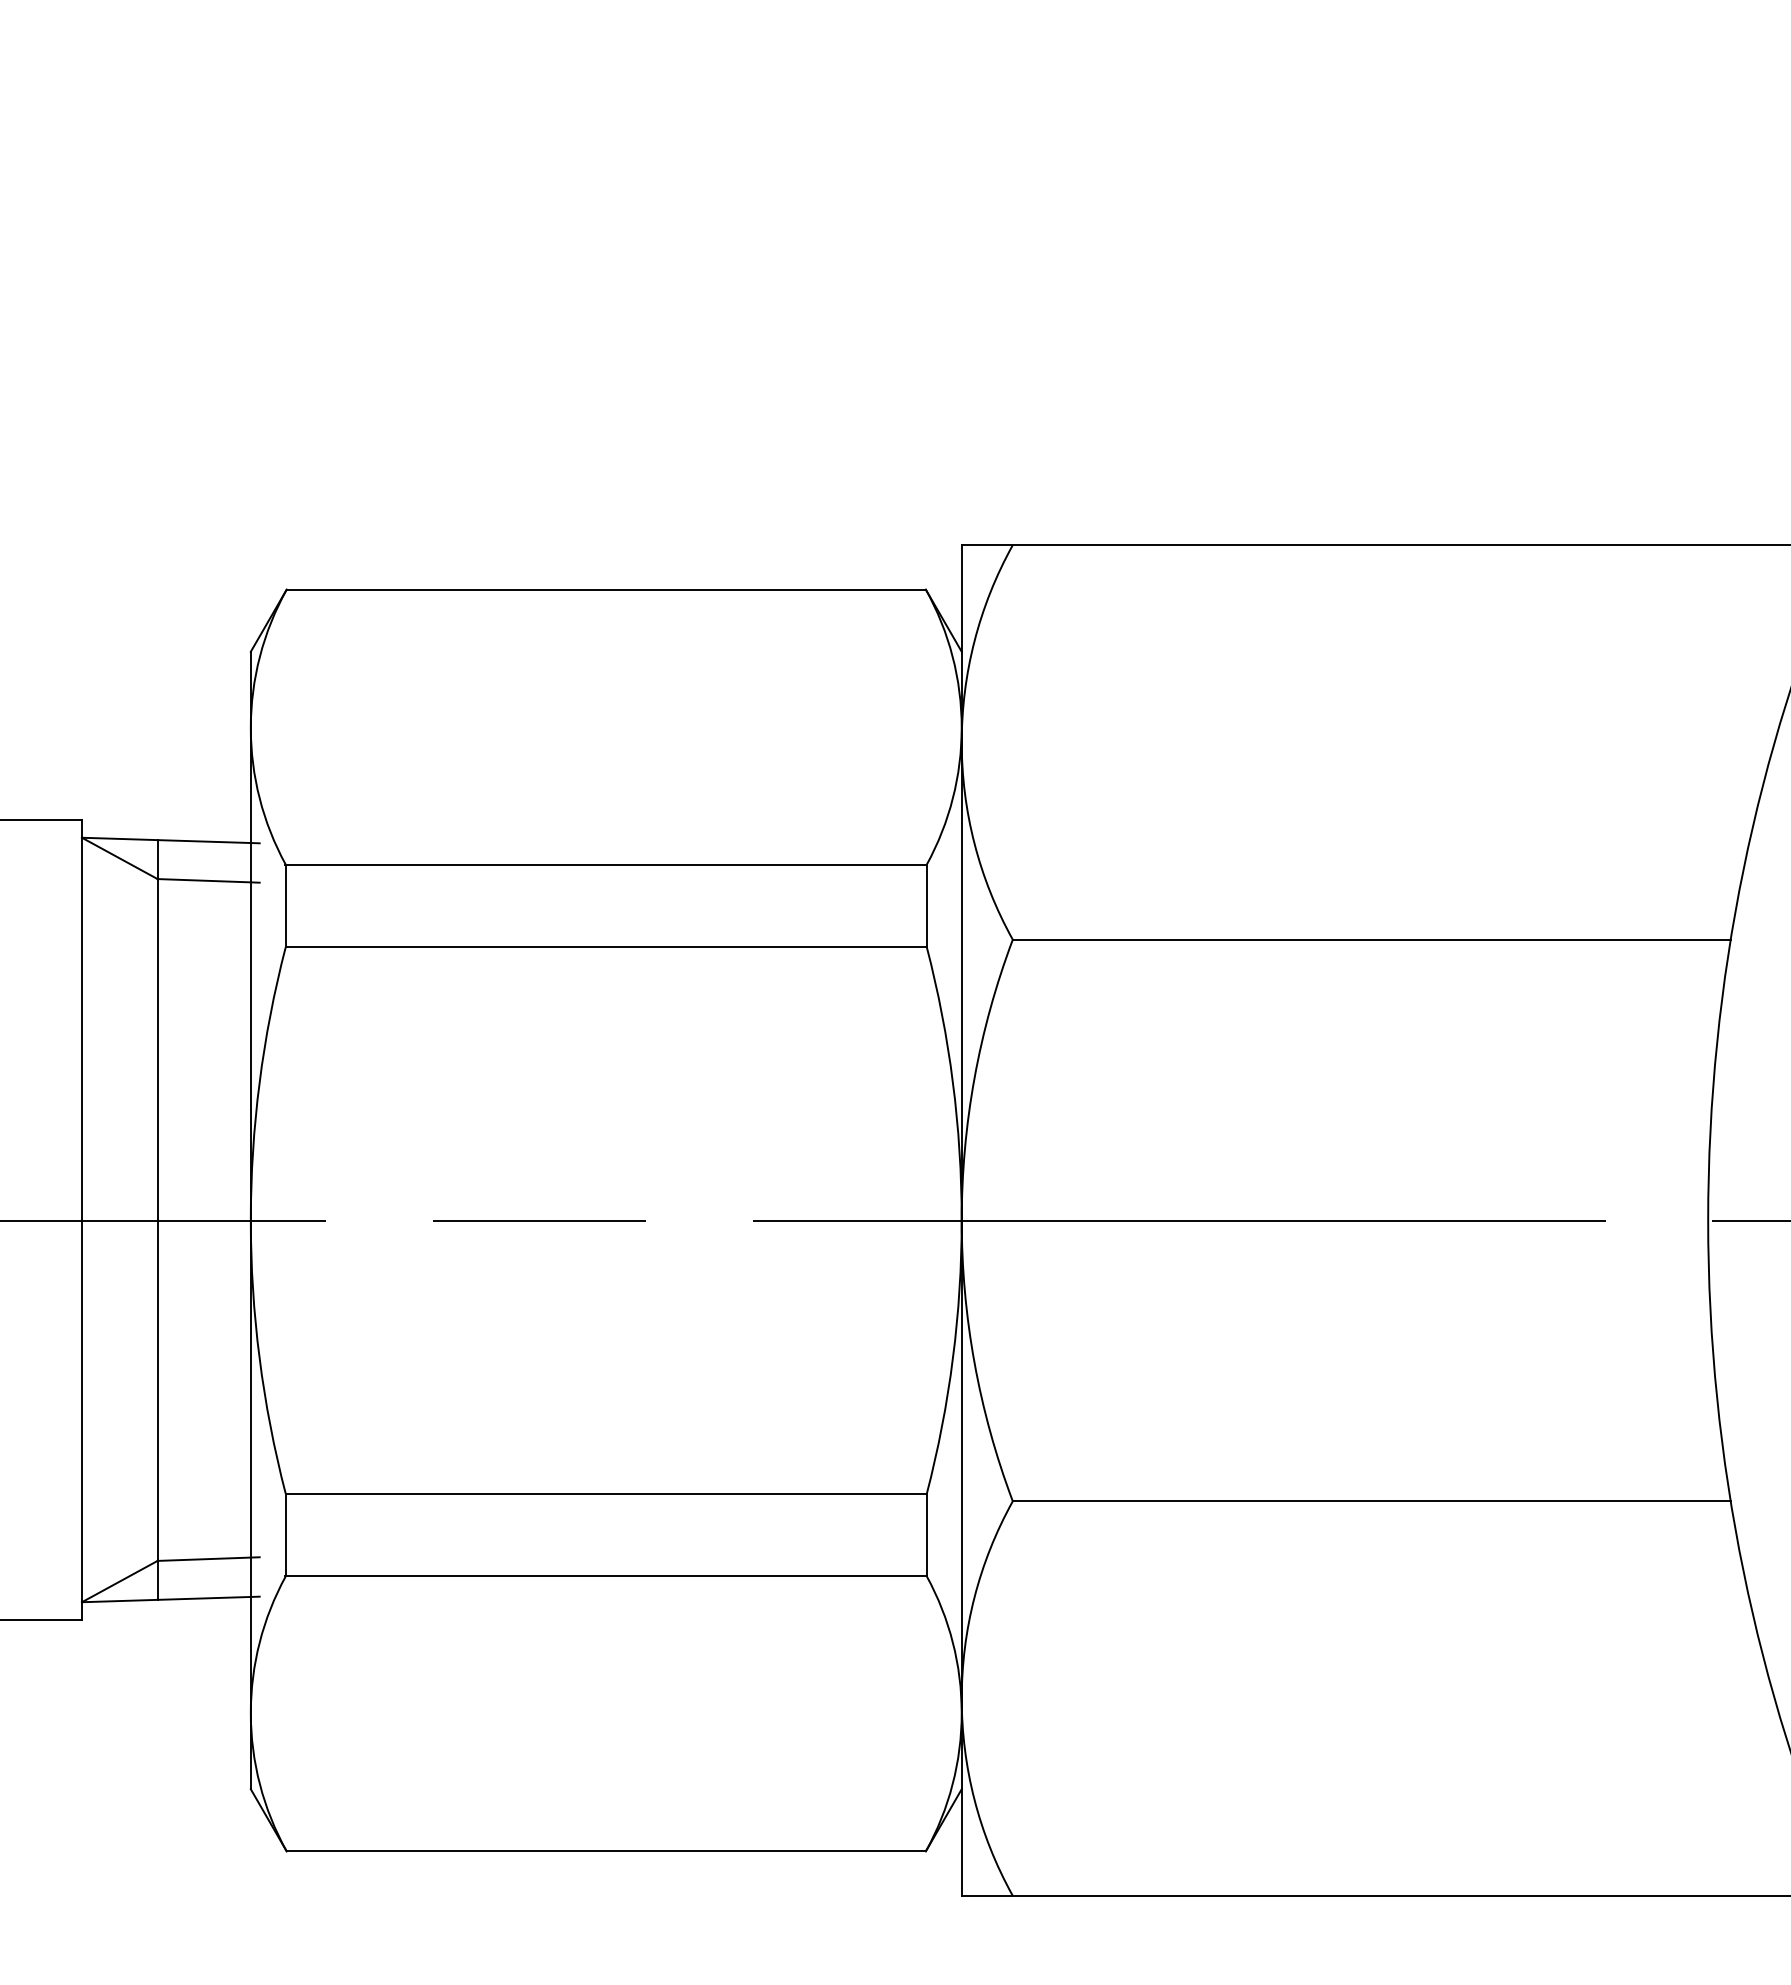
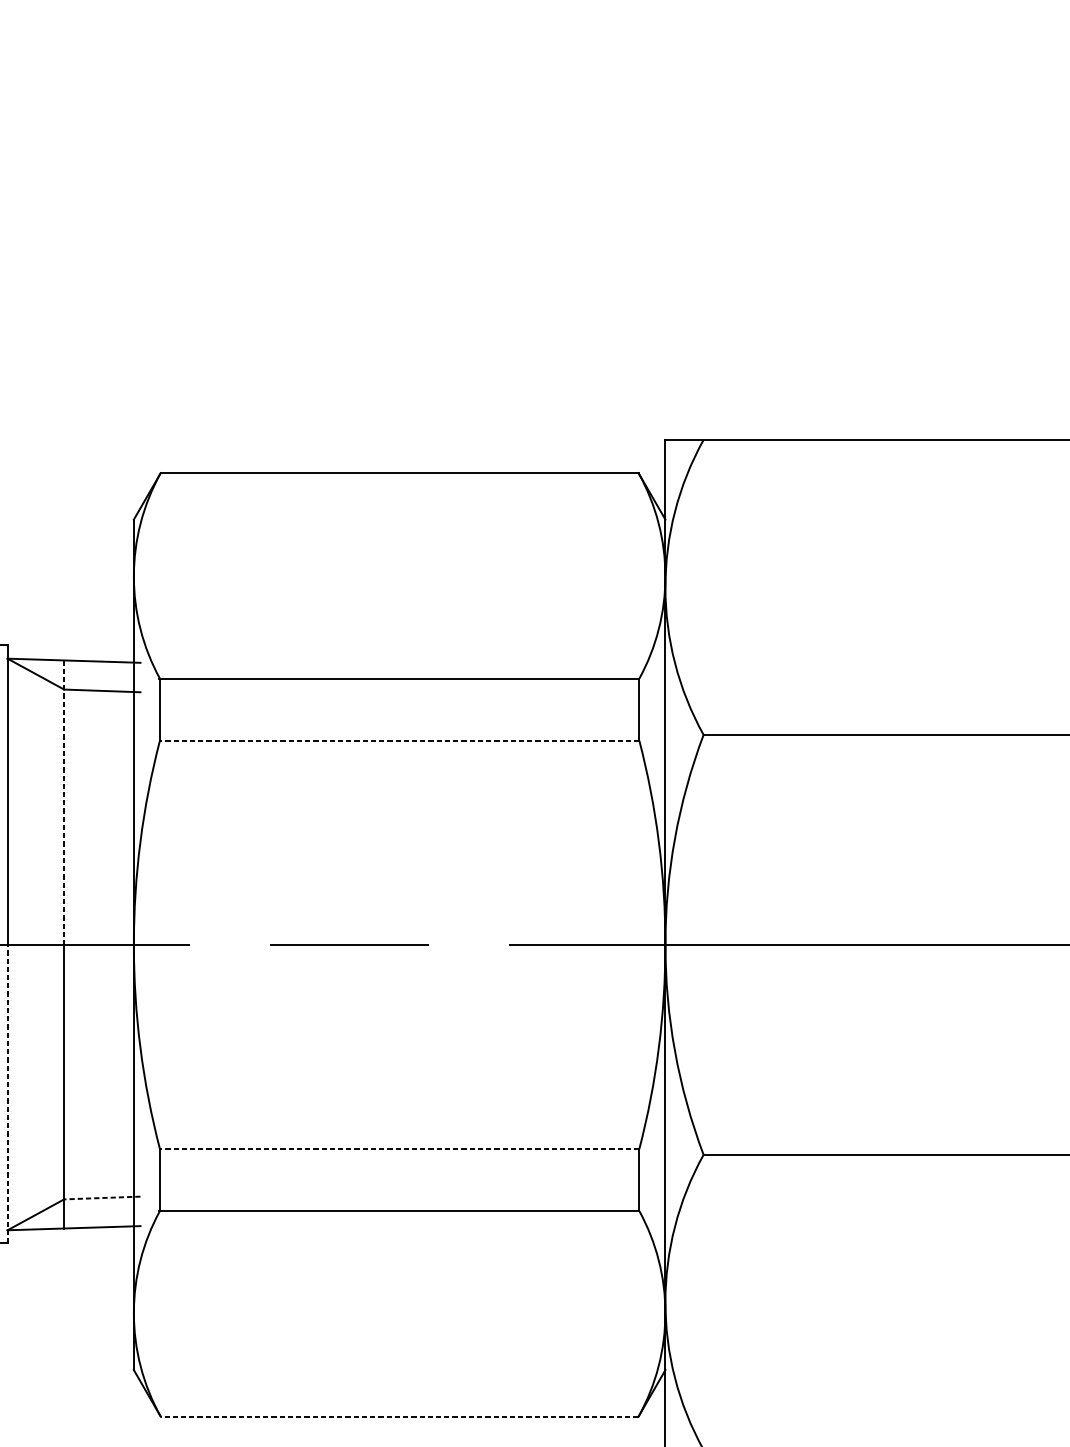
line: (606, 947) -> (399, 740), solid -> dashed
line: (157, 1030) -> (64, 802), solid -> dashed
line: (81, 1419) -> (7, 1093), solid -> dashed
line: (606, 1493) -> (399, 1148), solid -> dashed
line: (208, 1559) -> (102, 1198), solid -> dashed
line: (606, 1851) -> (399, 1416), solid -> dashed

